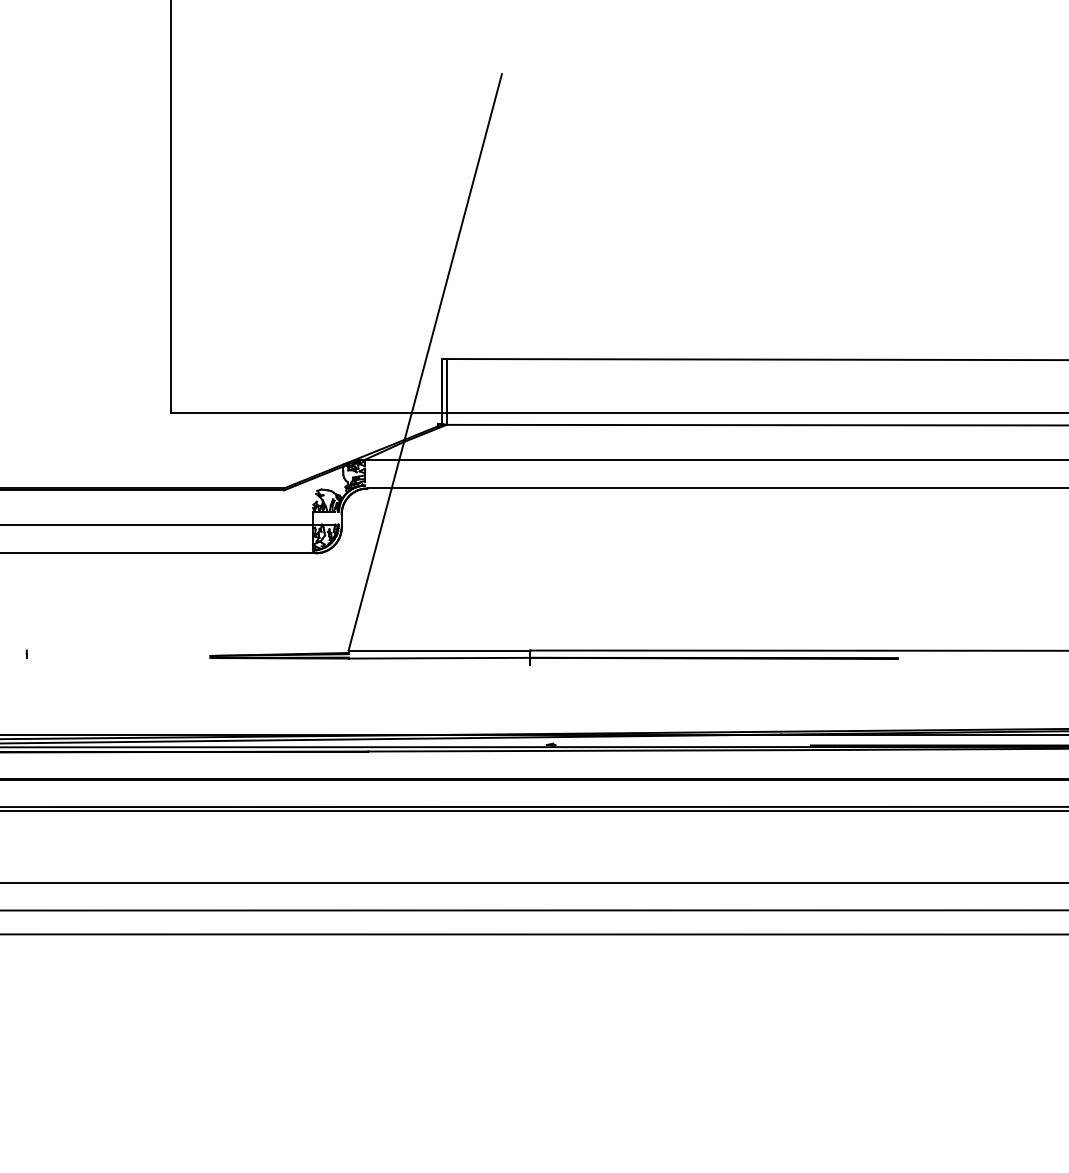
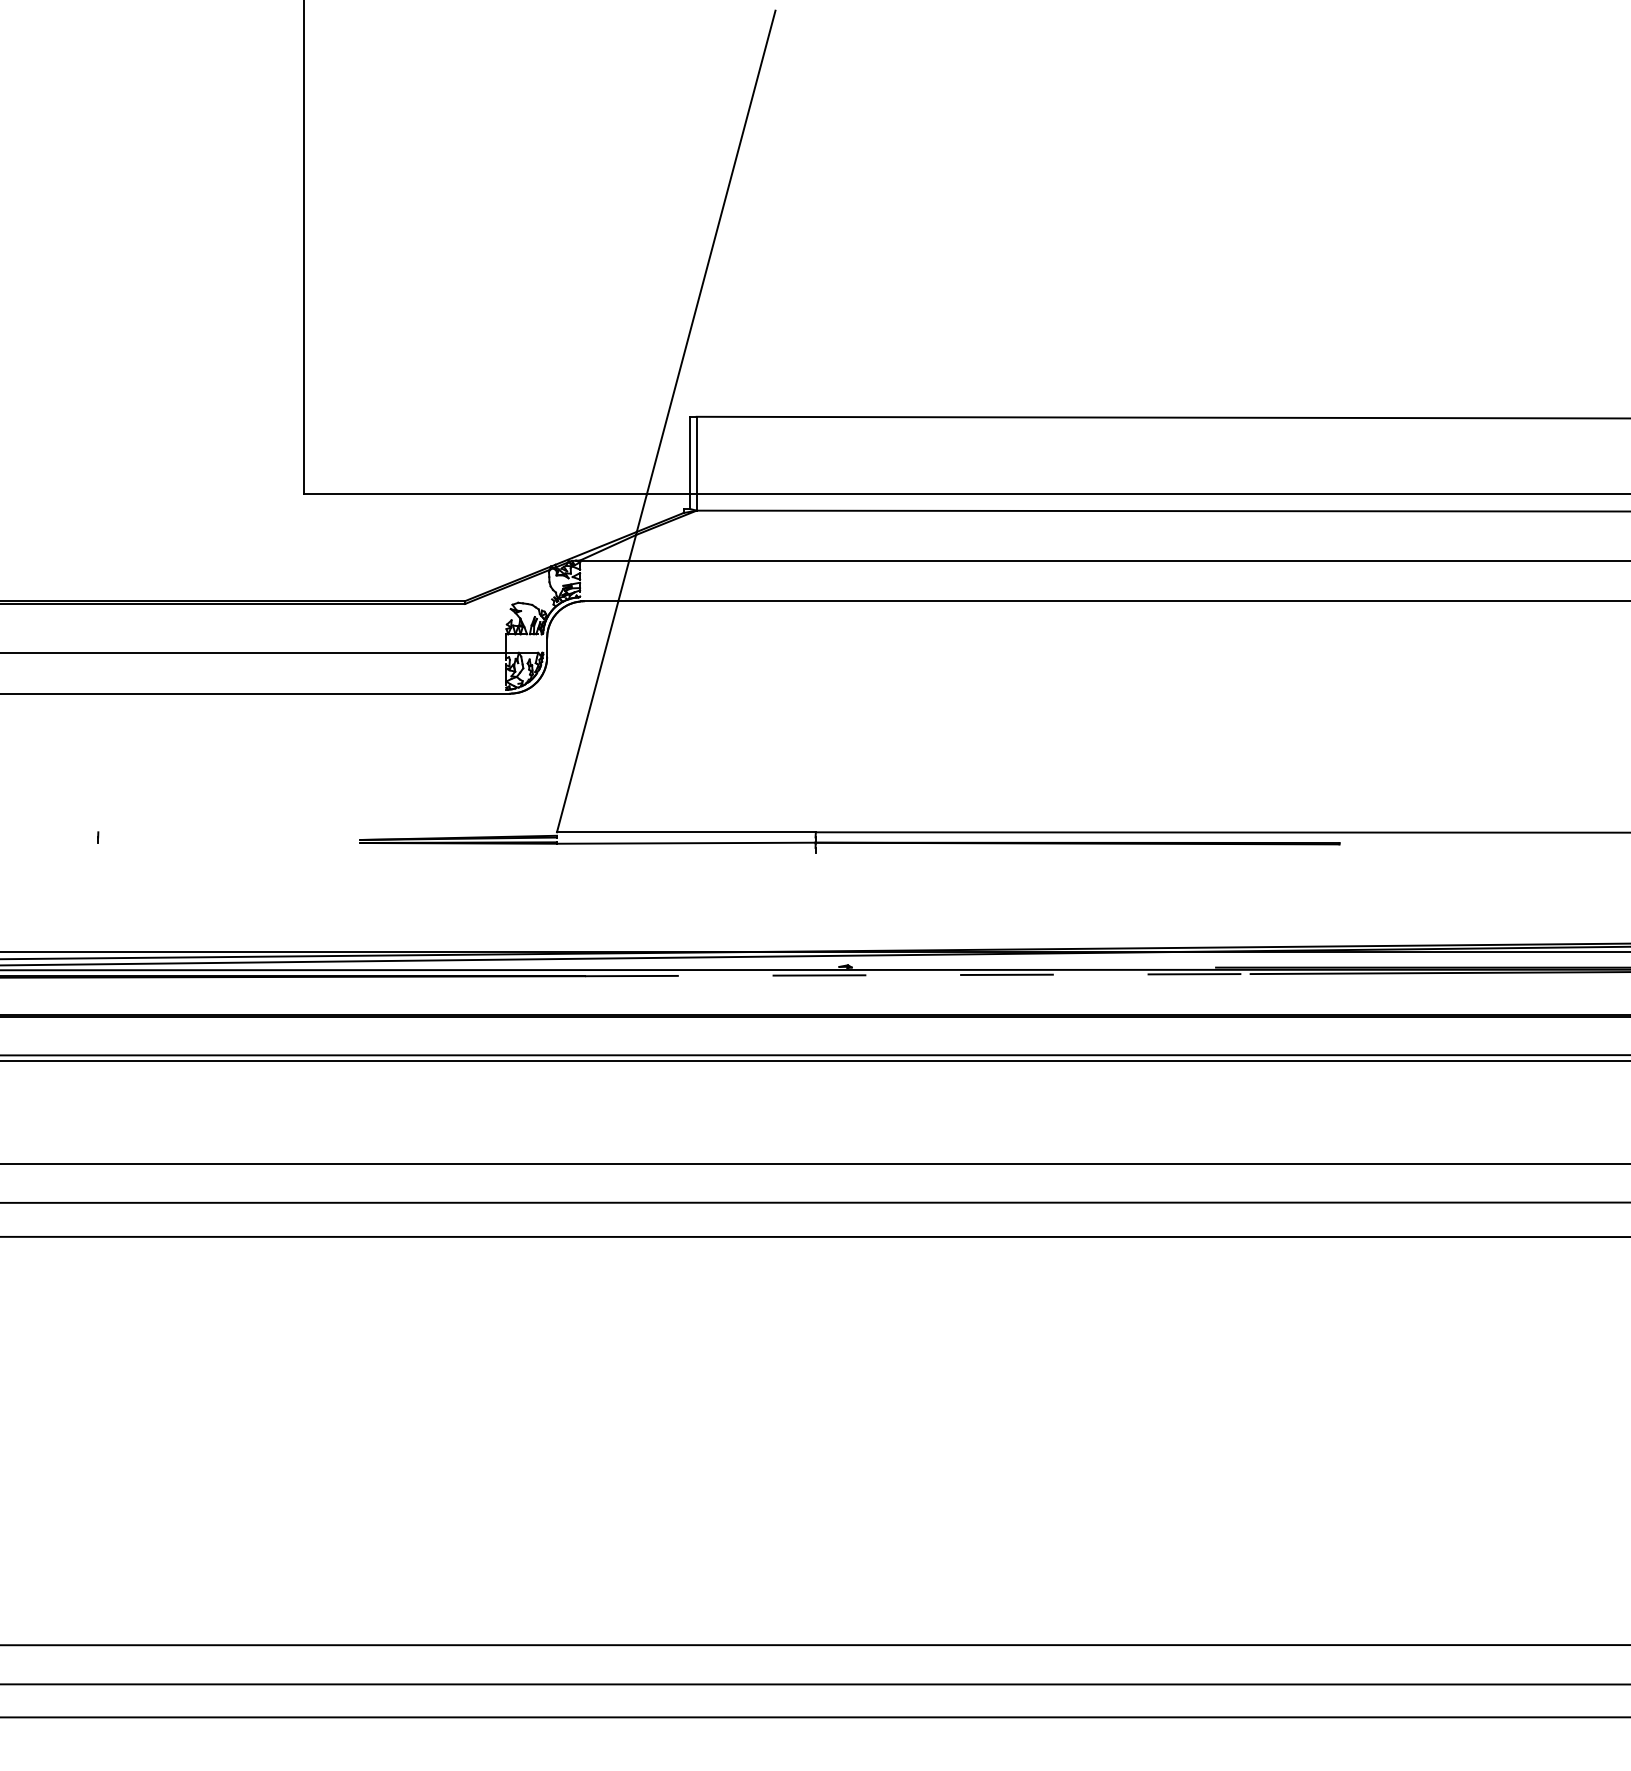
line: (601, 751) -> (917, 975), solid -> dashed

